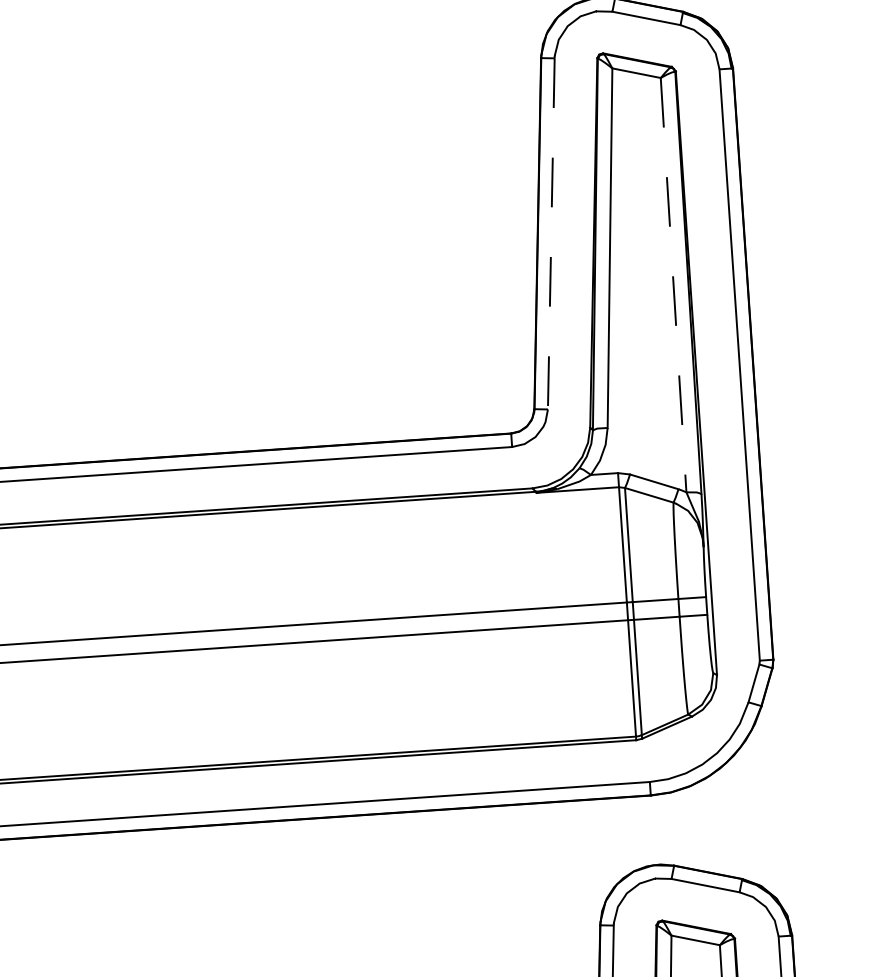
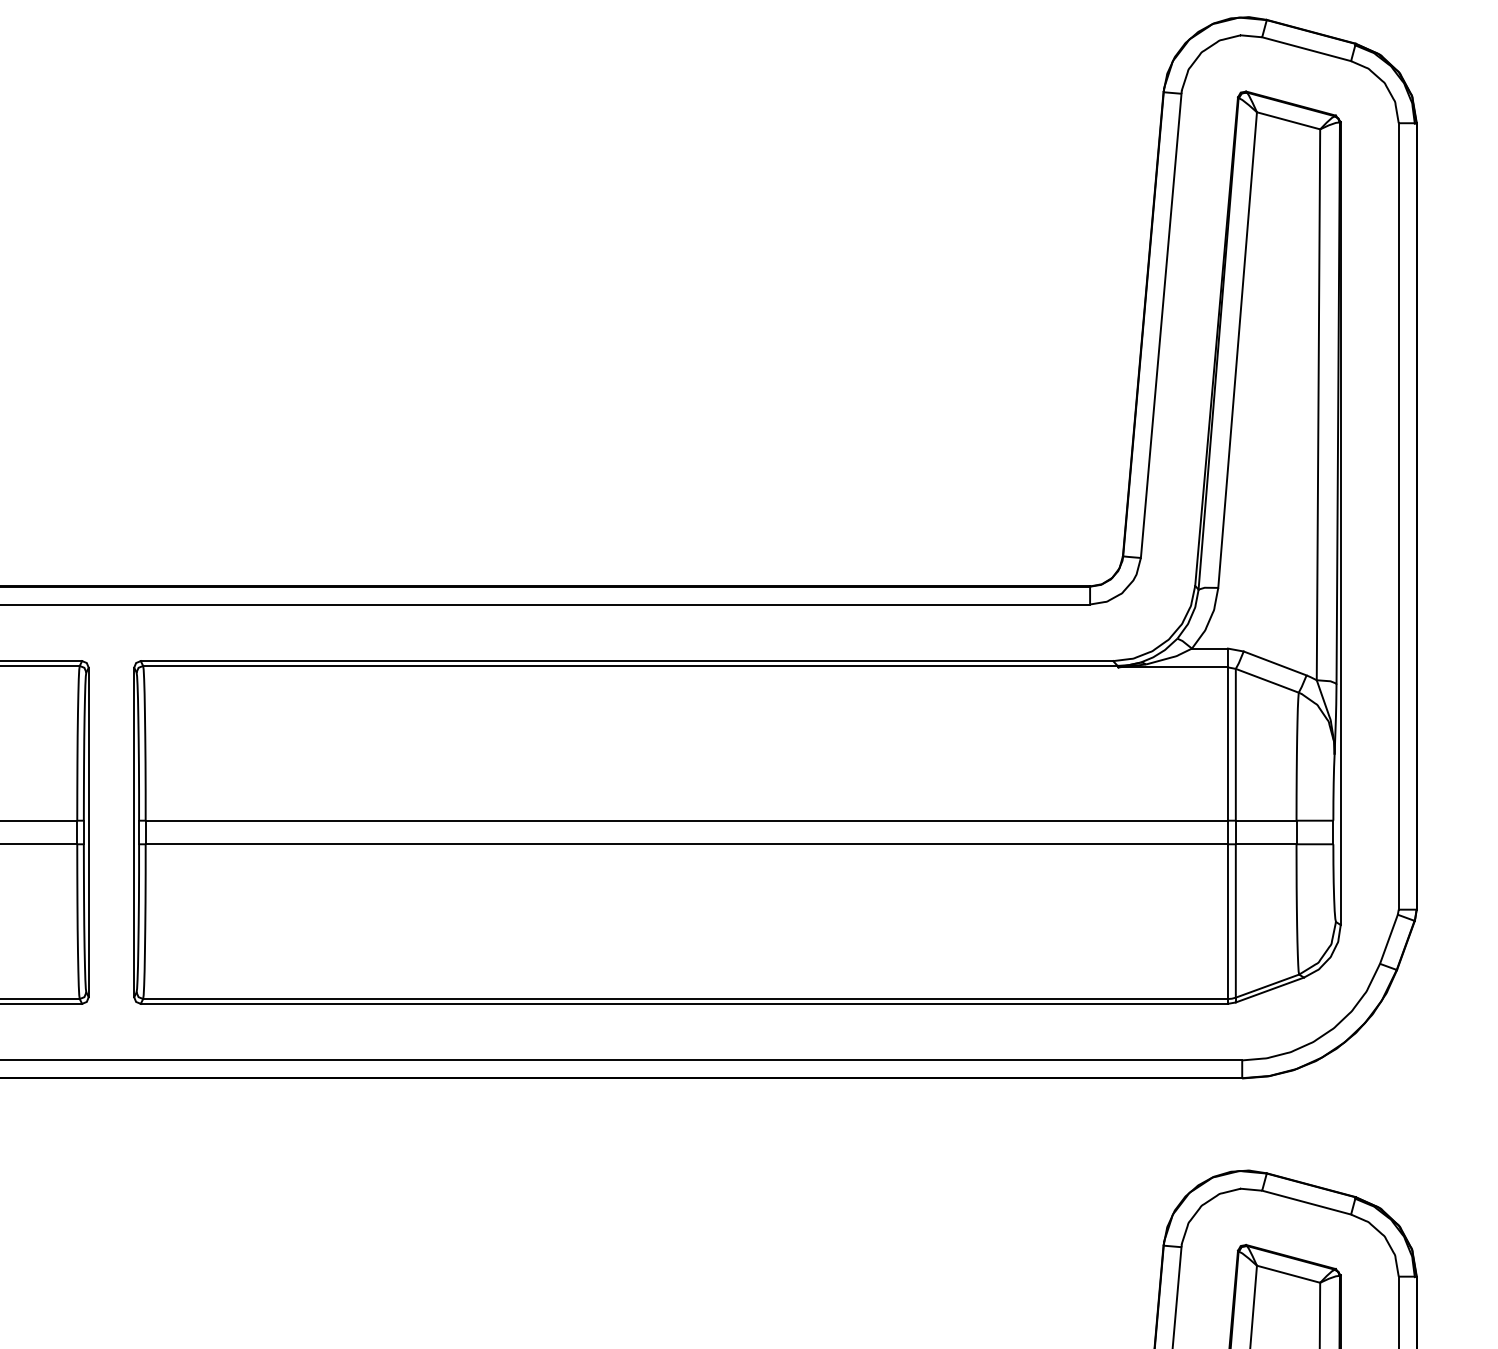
line: (551, 233) -> (1161, 325), dashed -> solid
line: (673, 285) -> (1318, 405), dashed -> solid

